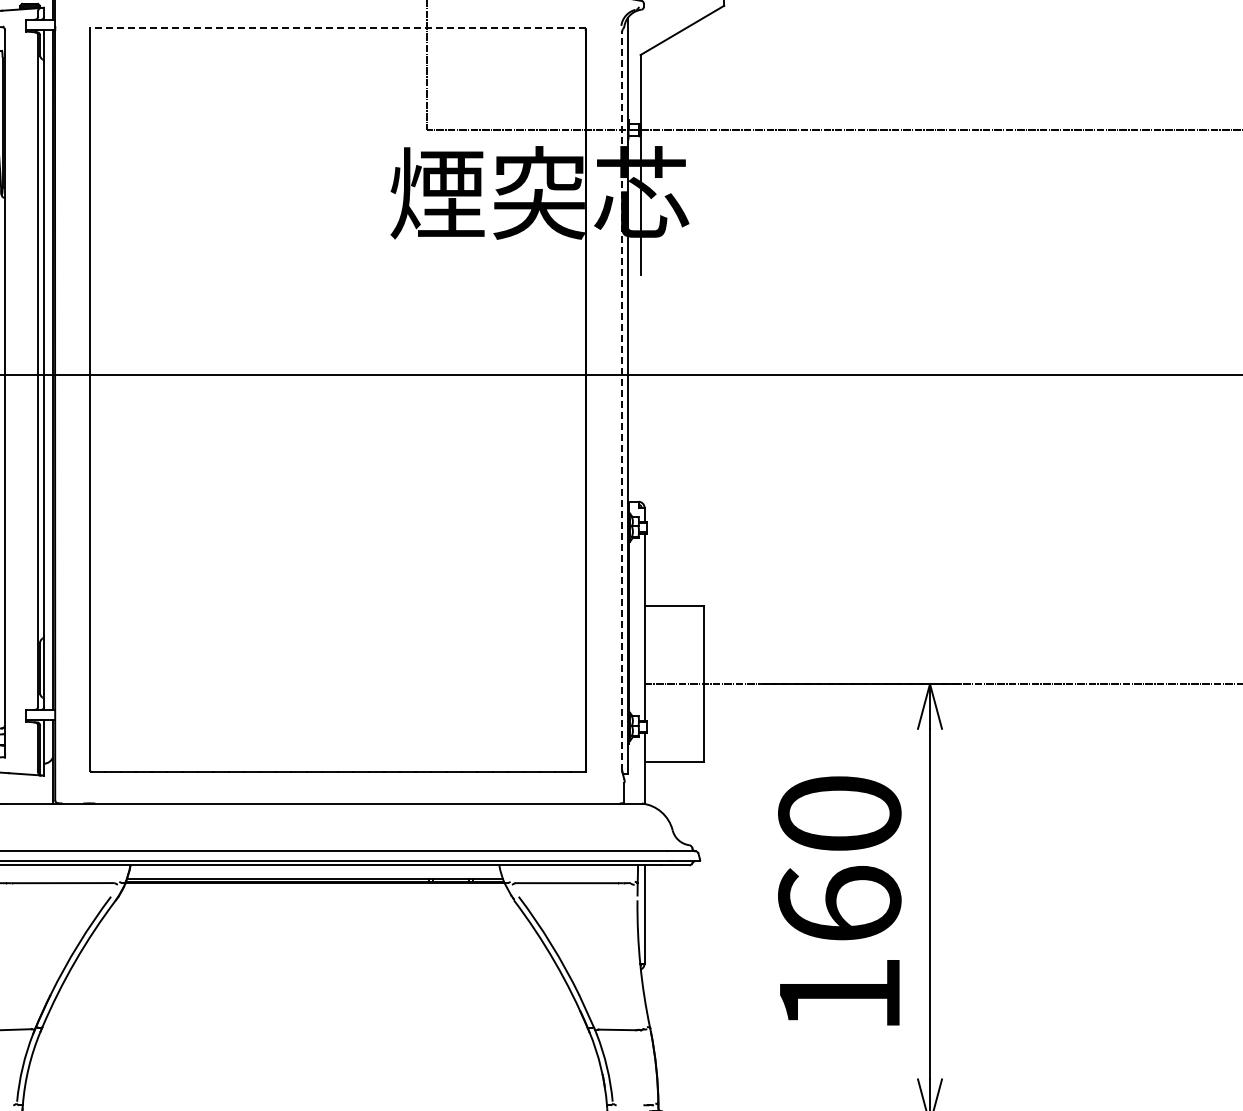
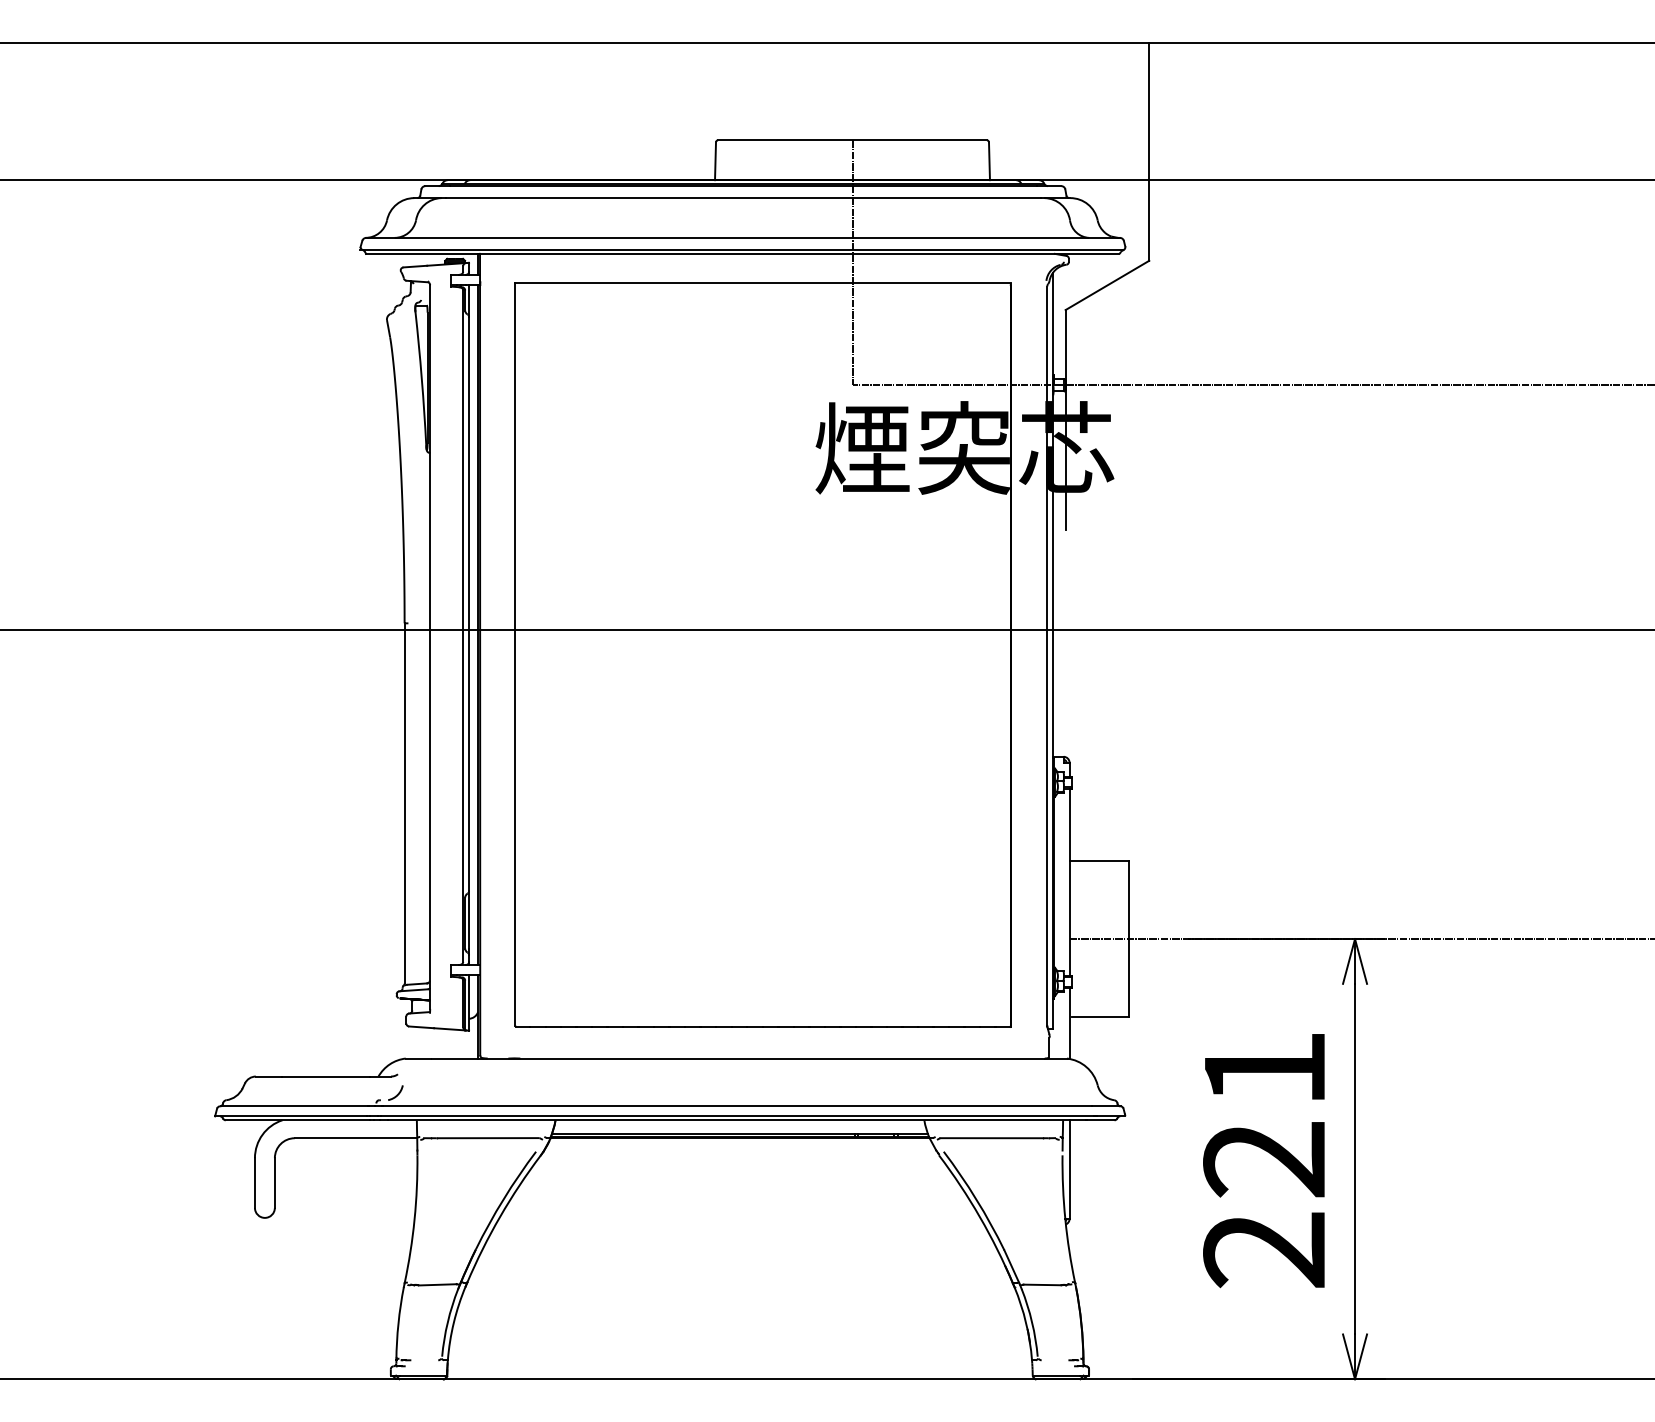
line: (338, 28) -> (763, 283), dashed -> solid
line: (622, 401) -> (1047, 656), dashed -> solid
text: (839, 904) -> (1264, 1159), 160 -> 221

